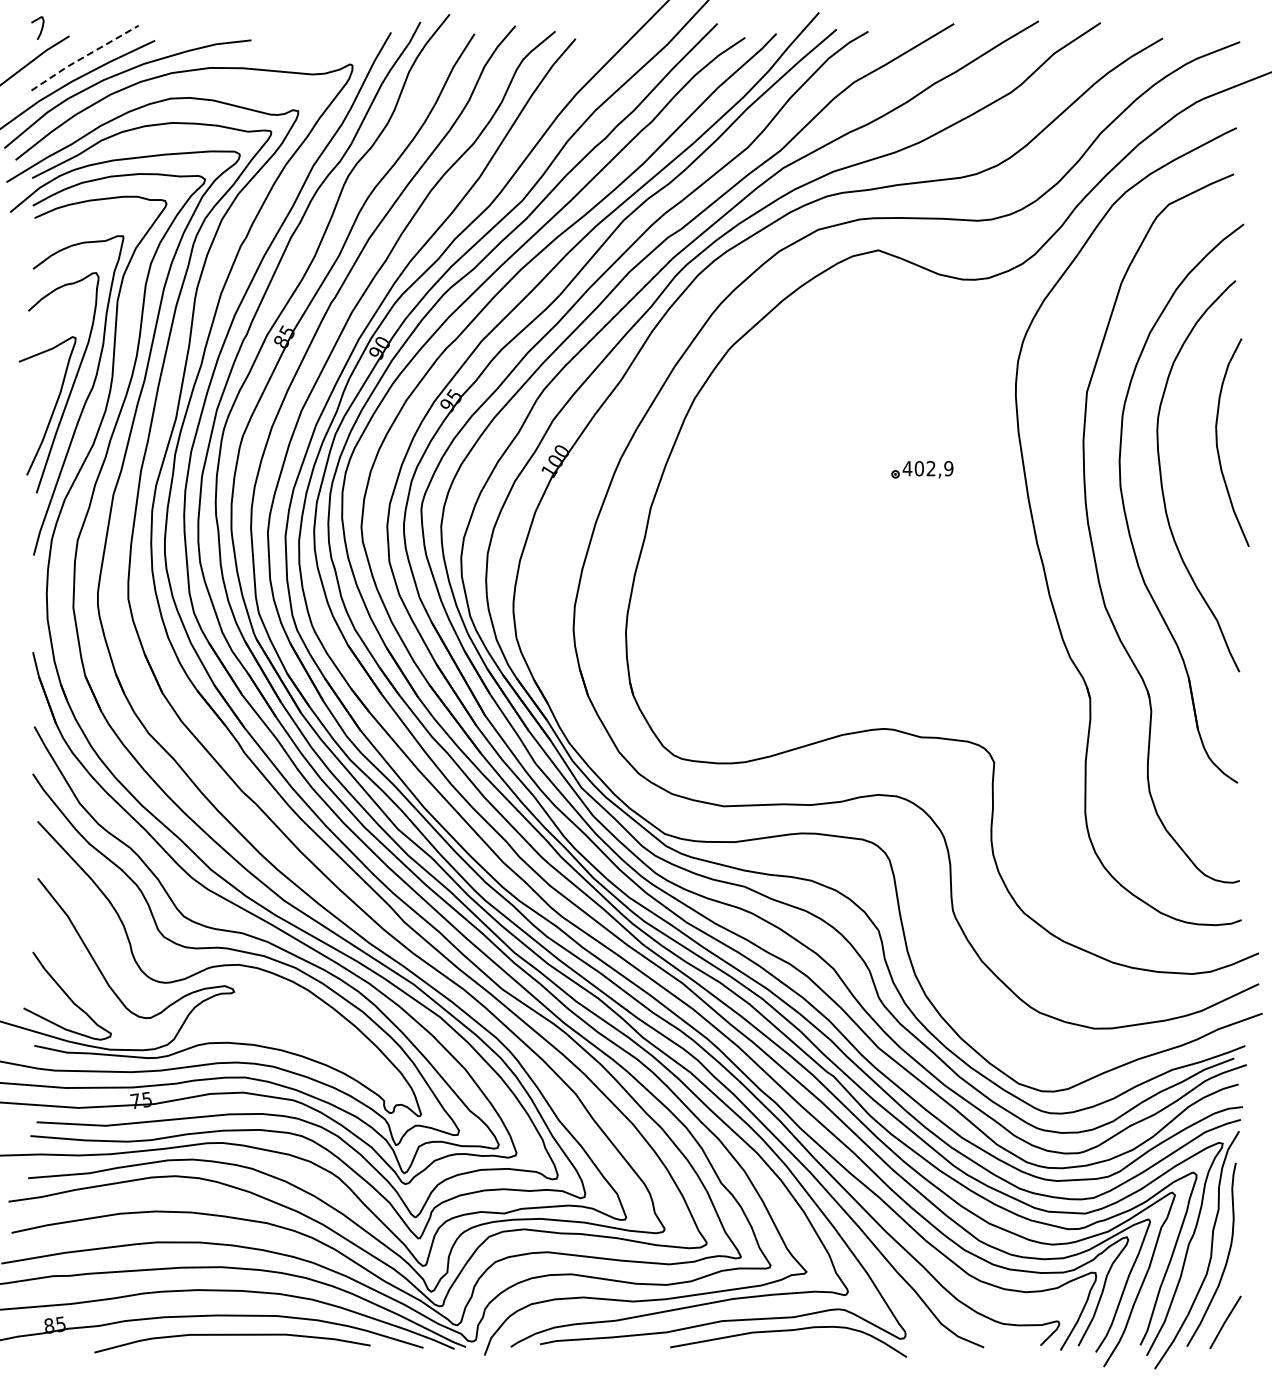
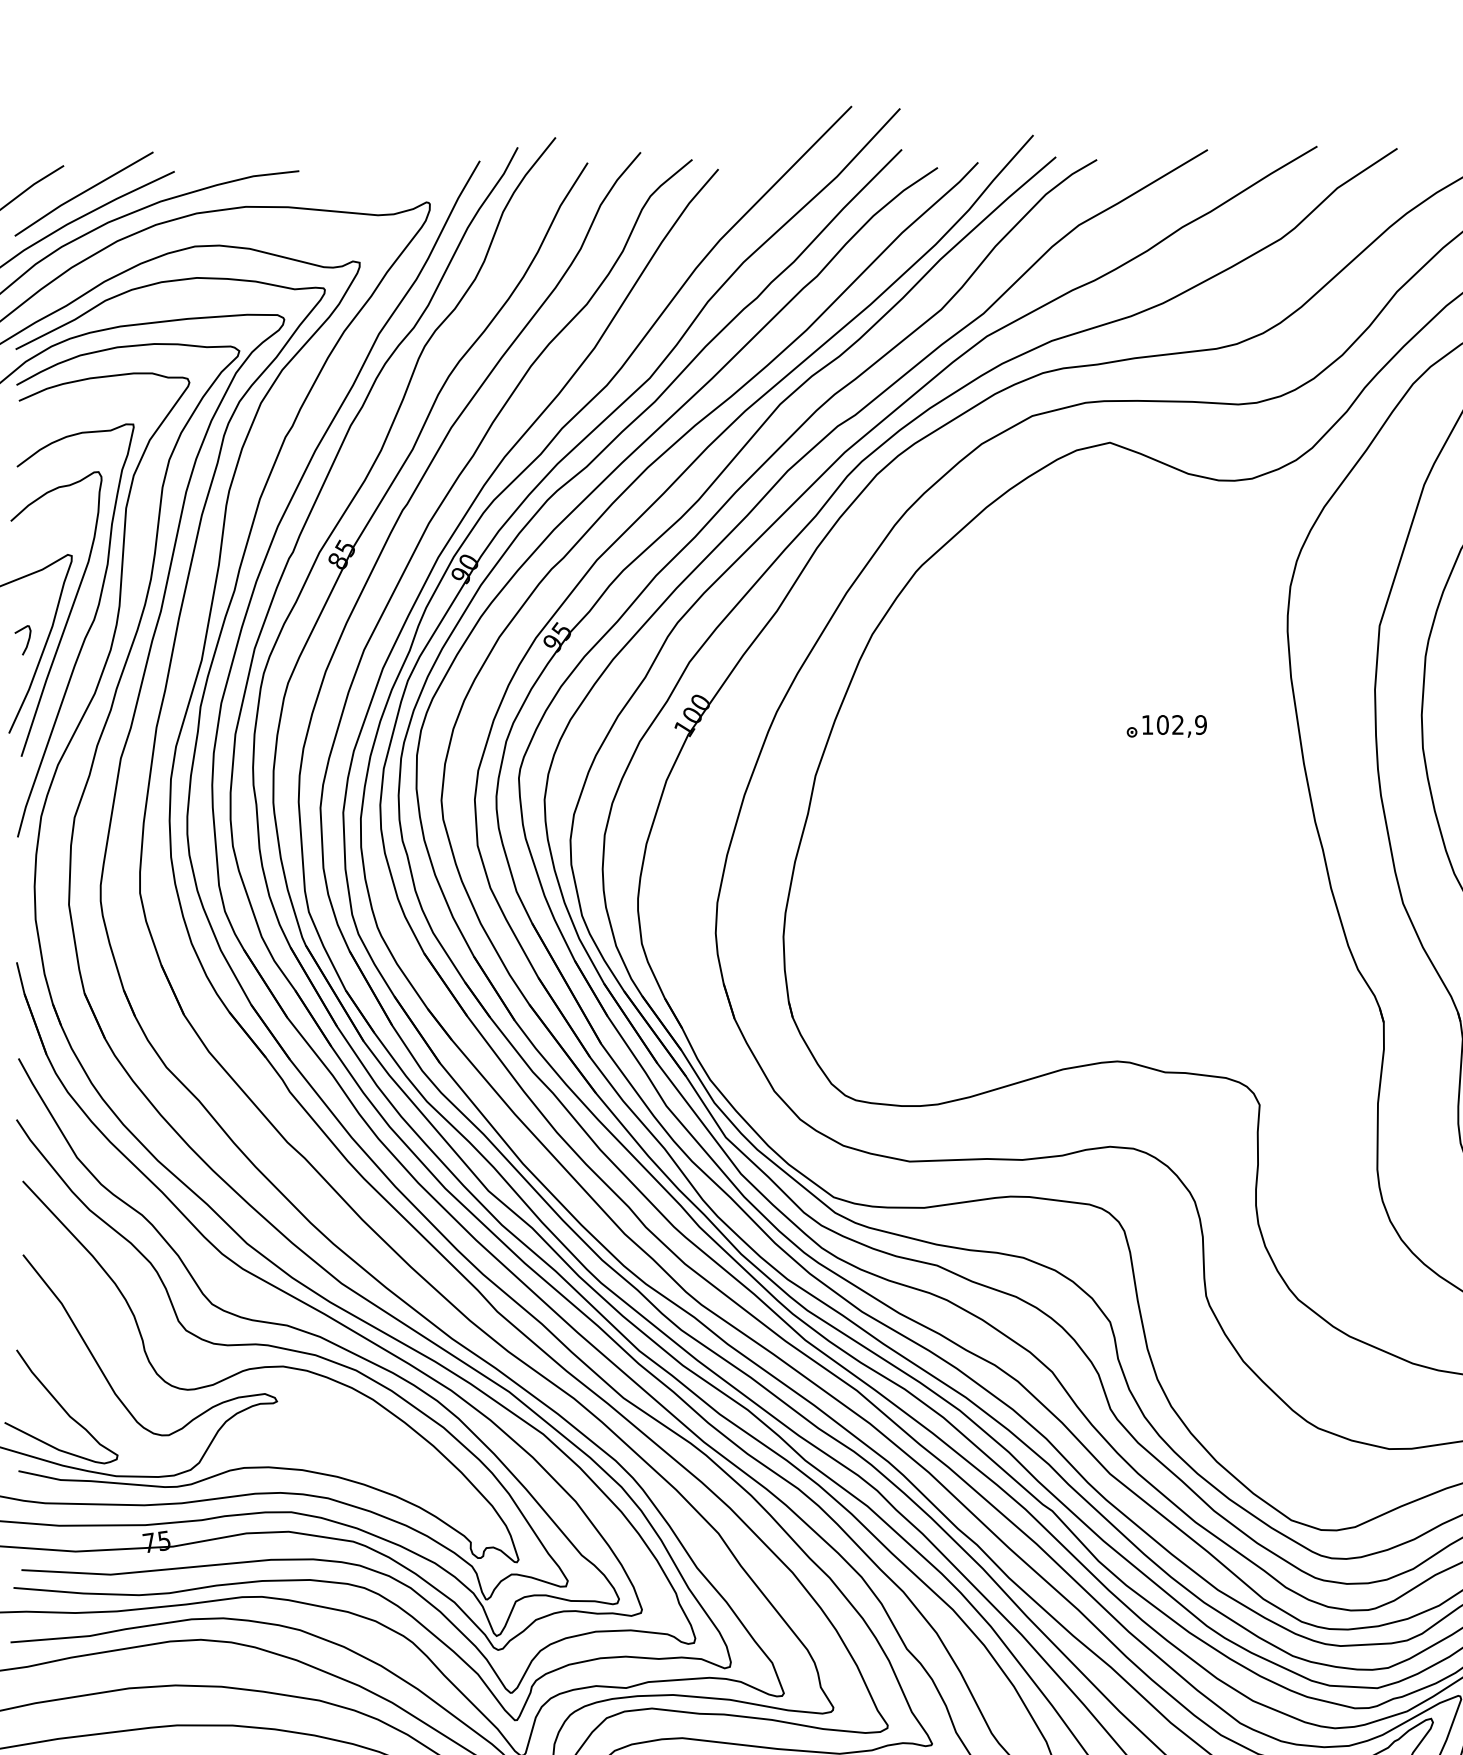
curve: (41, 27) -> (27, 639), moved
line: (84, 56) -> (83, 192), dashed -> solid
text: (907, 468) -> (1147, 724), 402,9 -> 102,9

